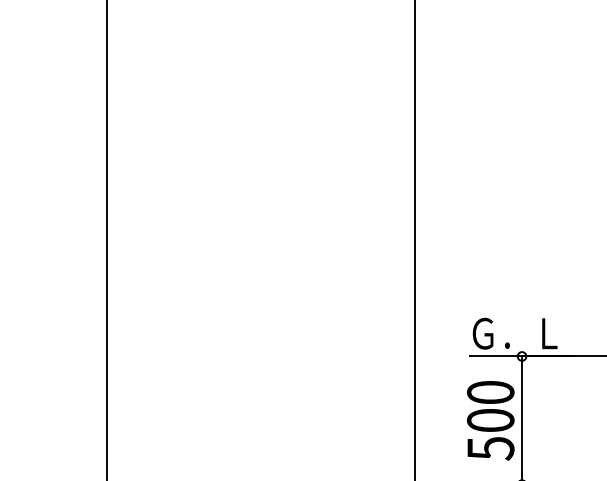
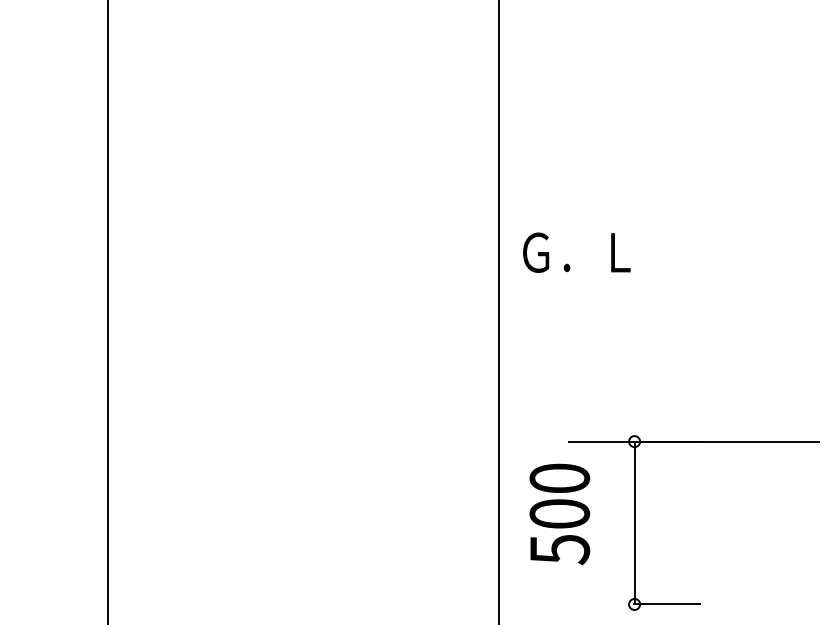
text: (514, 333) -> (576, 252), moved
text: (490, 420) -> (559, 514), moved

